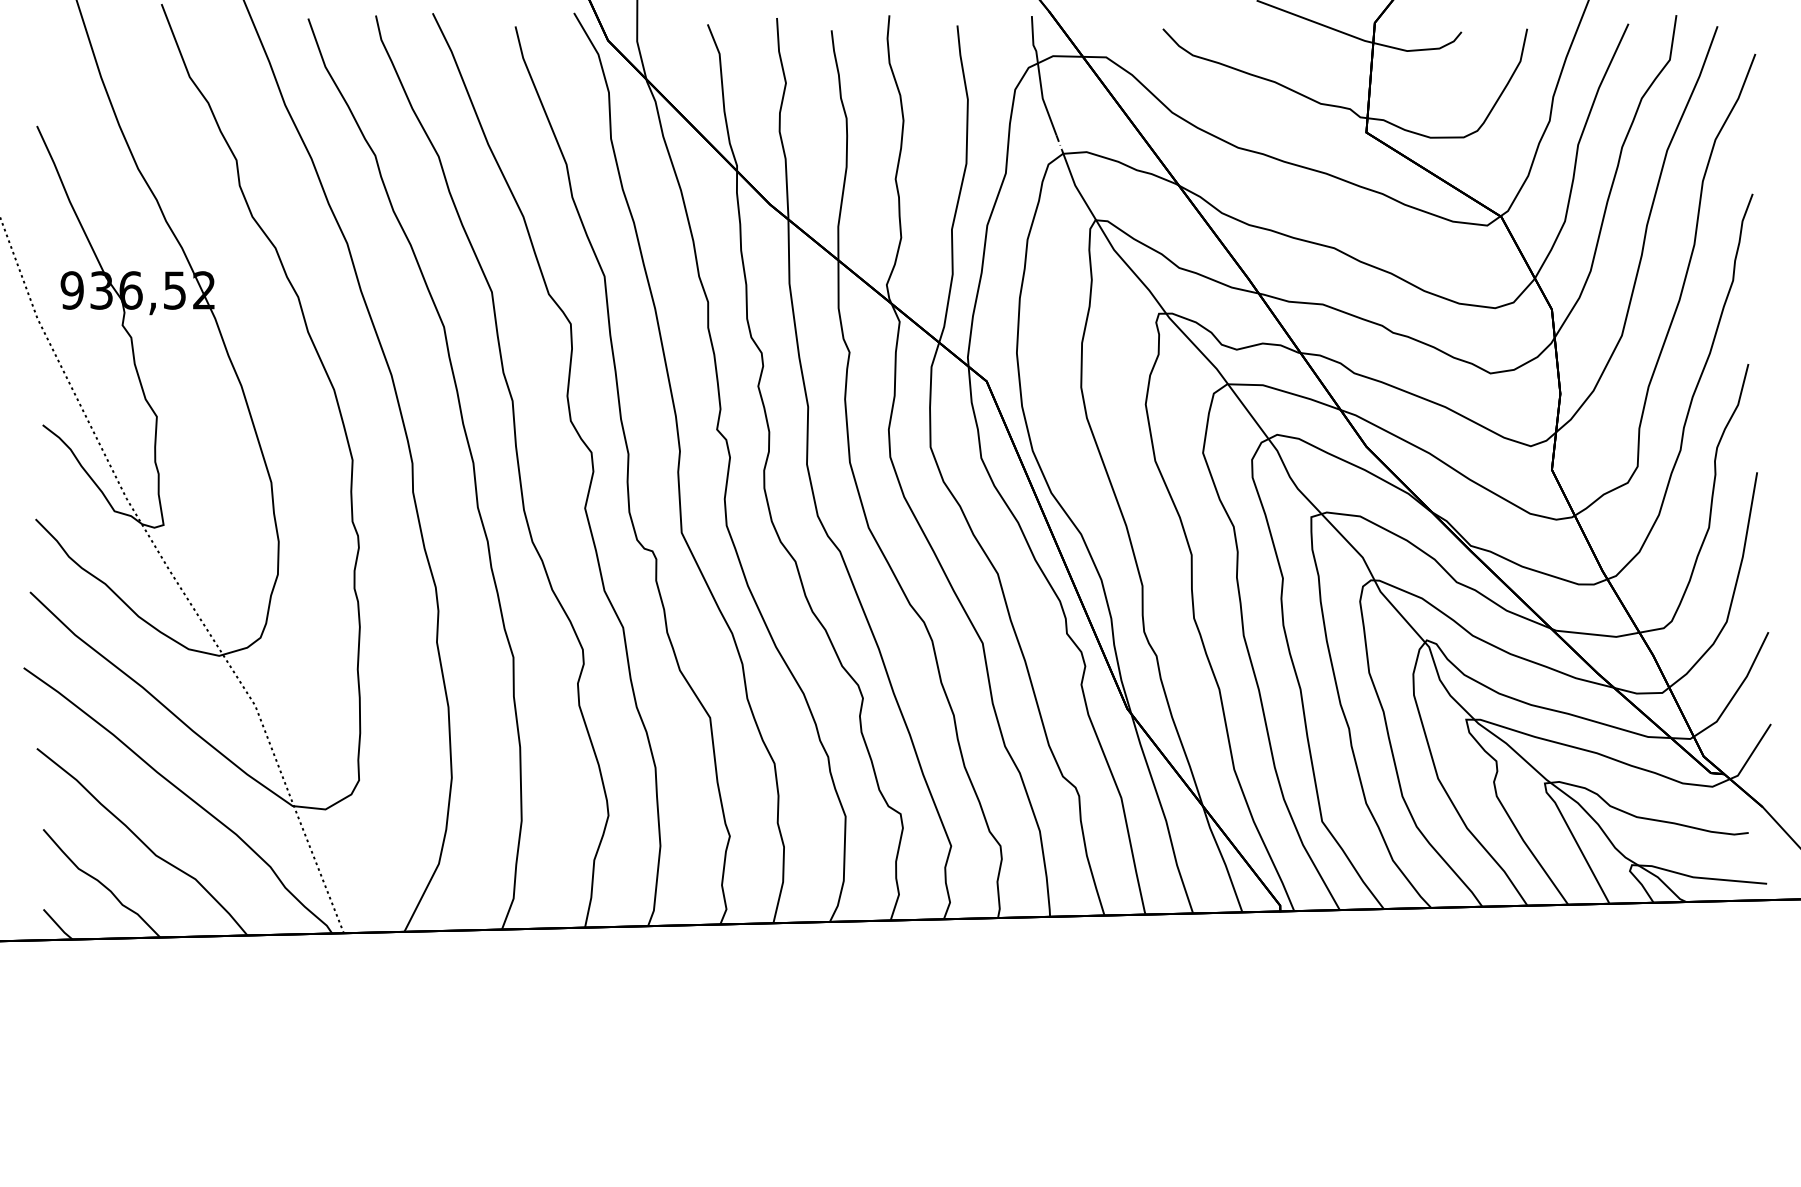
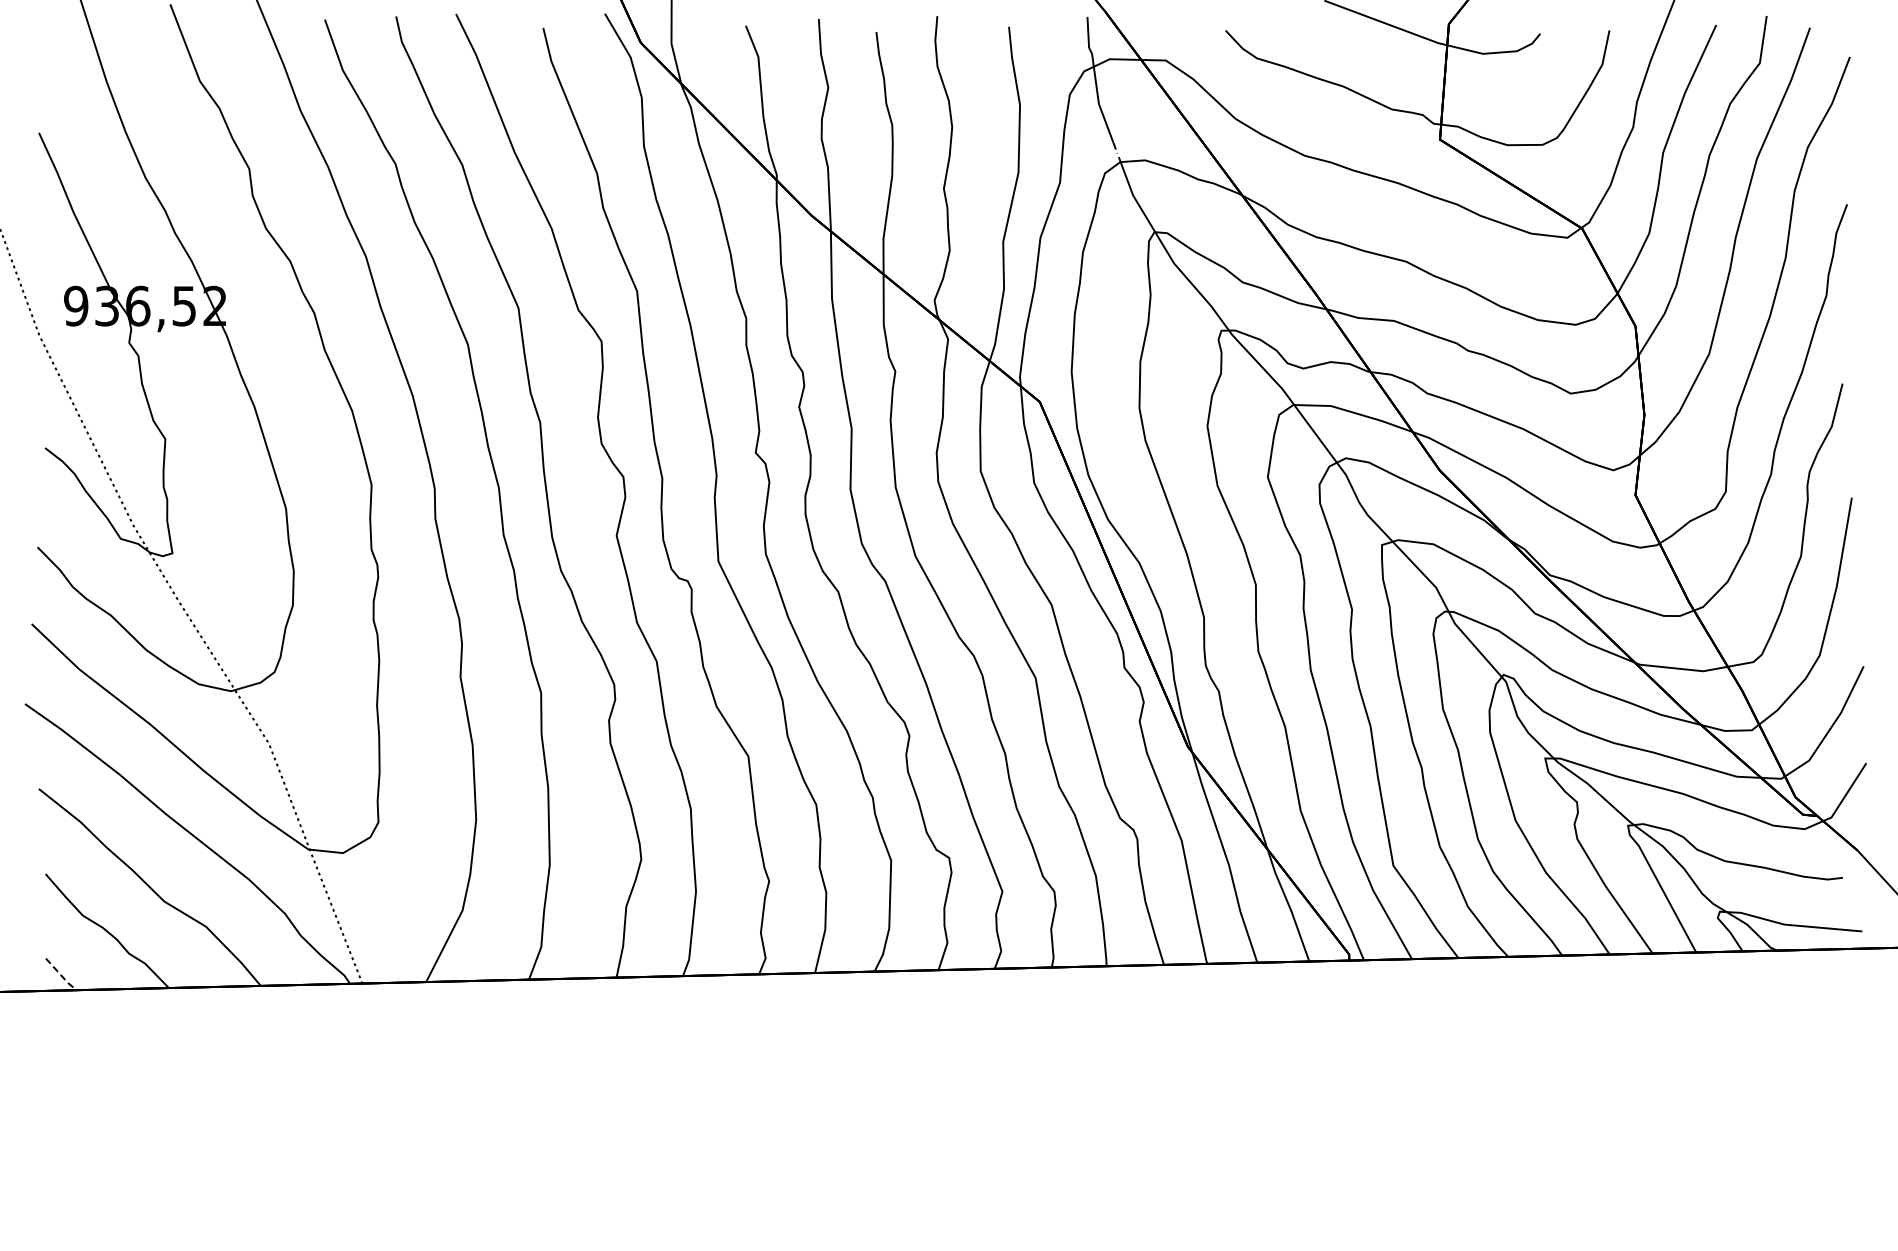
line: (58, 925) -> (61, 975), solid -> dashed

